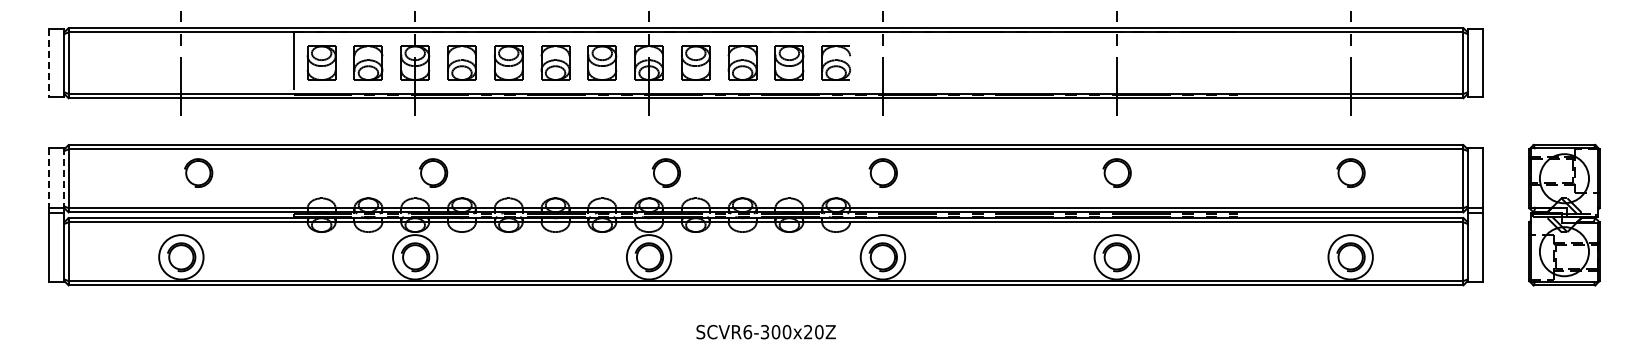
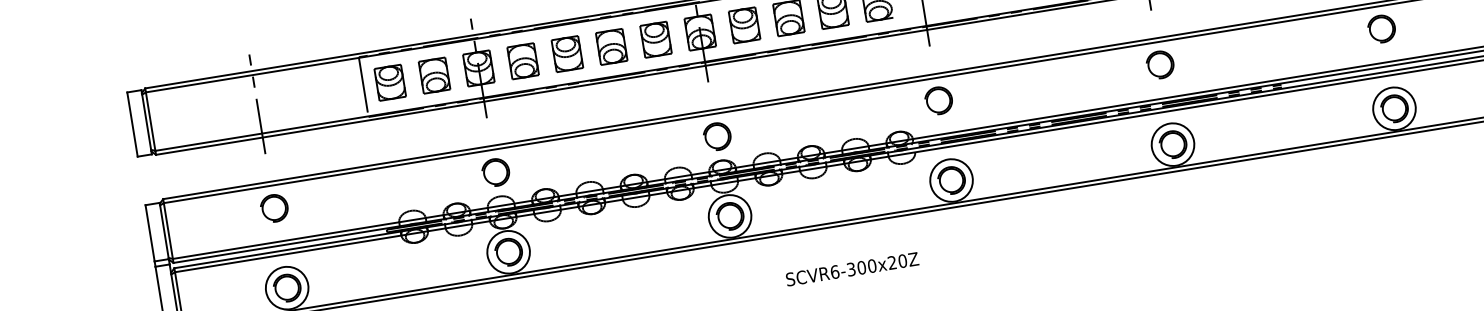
line: (49, 63) -> (132, 124), dashed -> solid
part: (198, 172) -> (274, 207), moved
part: (433, 172) -> (495, 171), moved
part: (665, 172) -> (716, 136), moved
line: (49, 178) -> (150, 233), dashed -> solid
line: (64, 178) -> (164, 231), dashed -> solid

